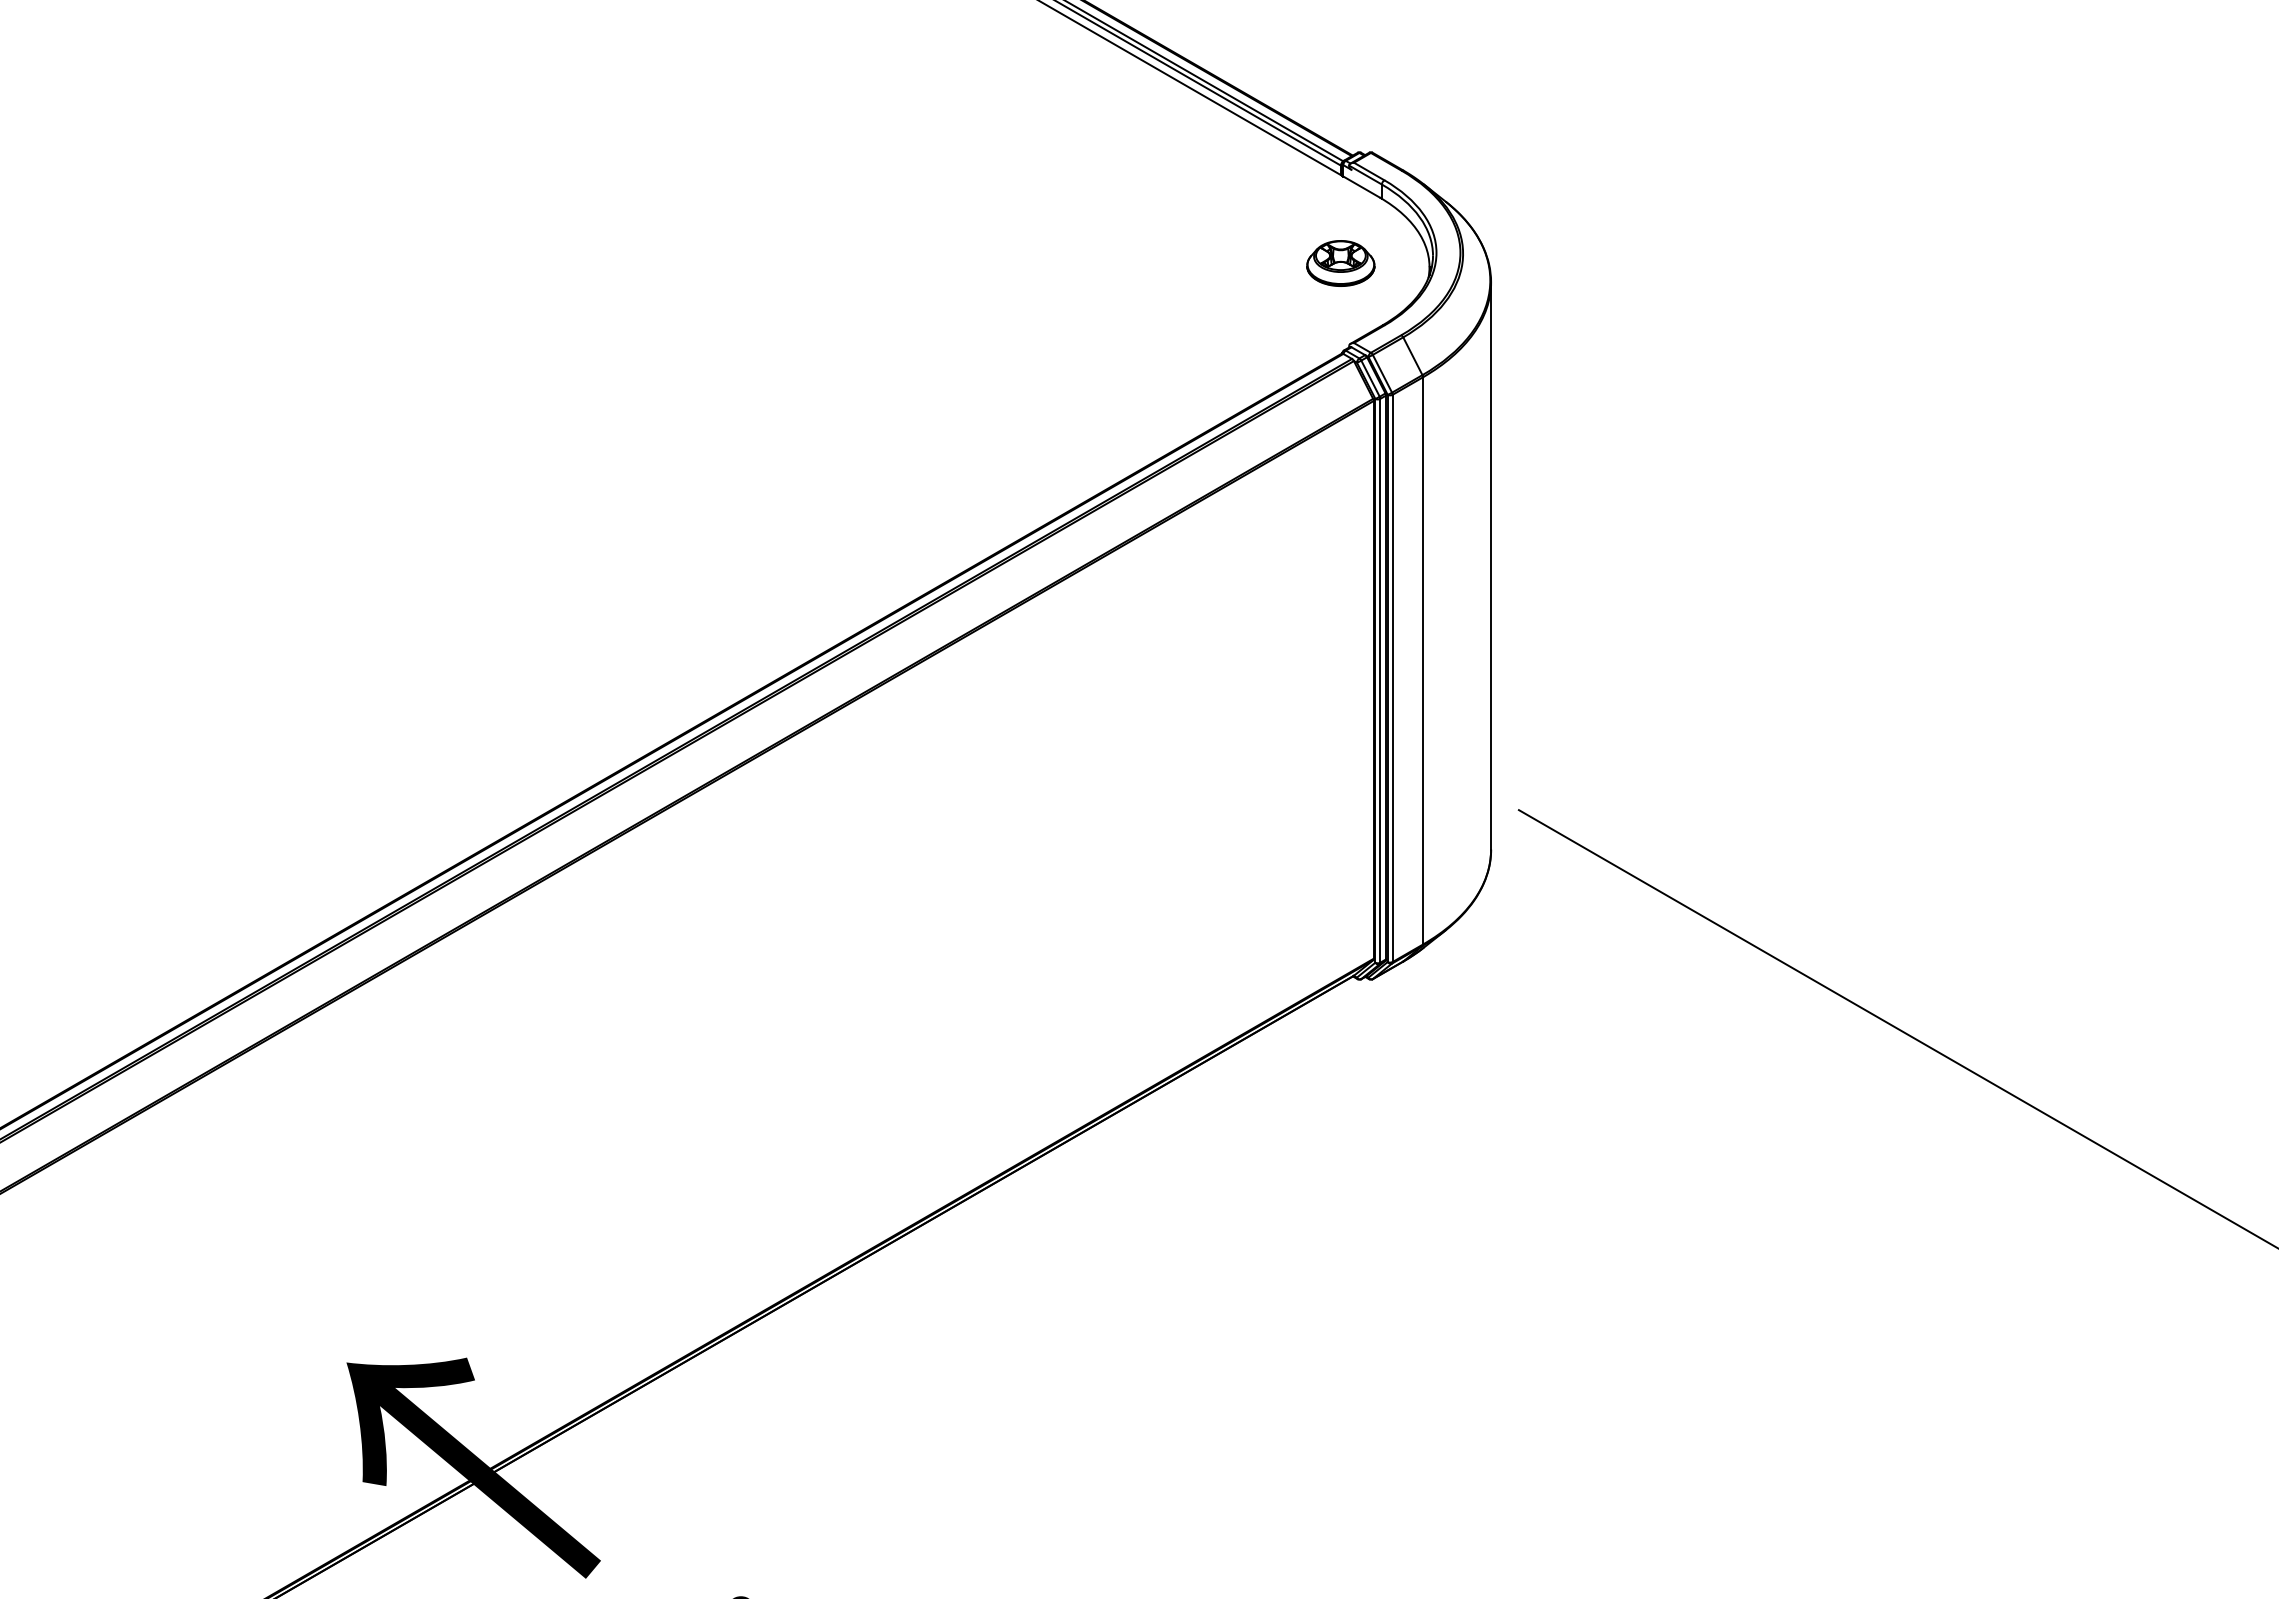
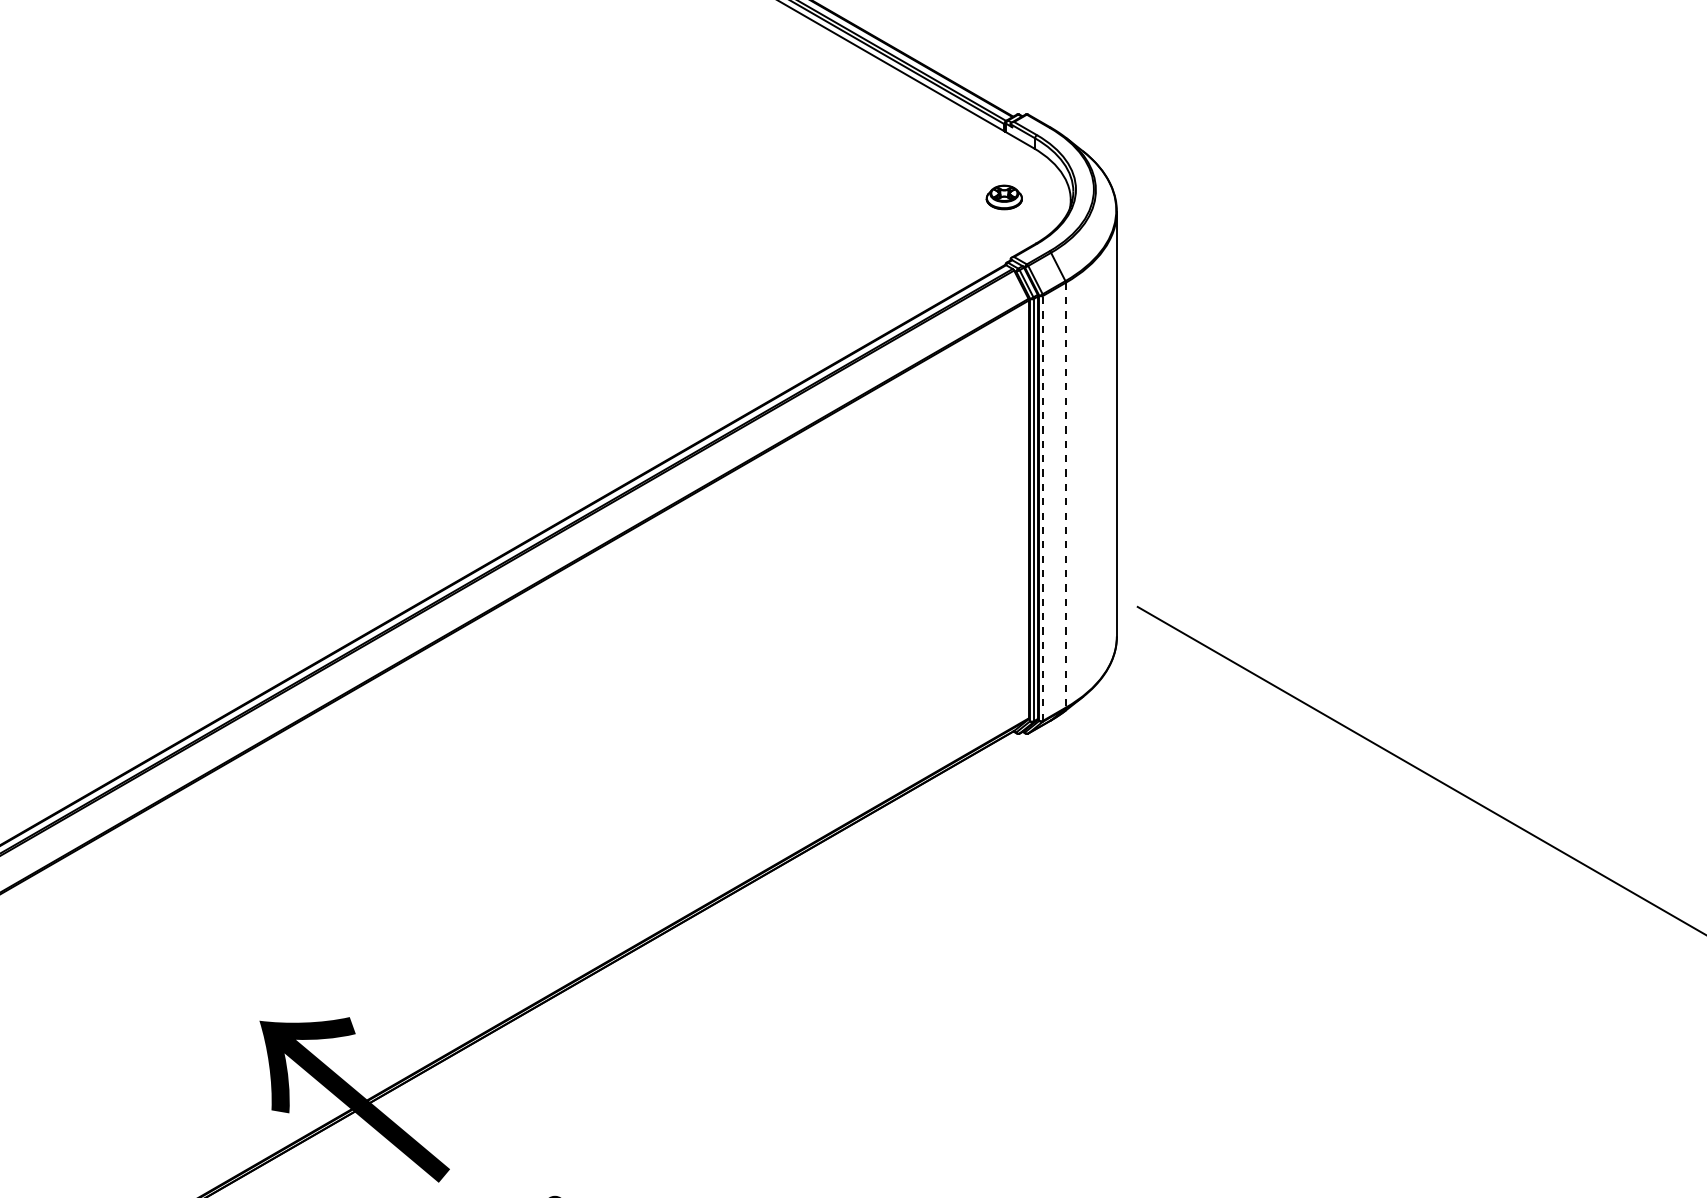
part: (1340, 263) -> (1004, 197), size x0.7
line: (1423, 660) -> (1066, 494), solid -> dashed
line: (1392, 678) -> (1043, 508), solid -> dashed

